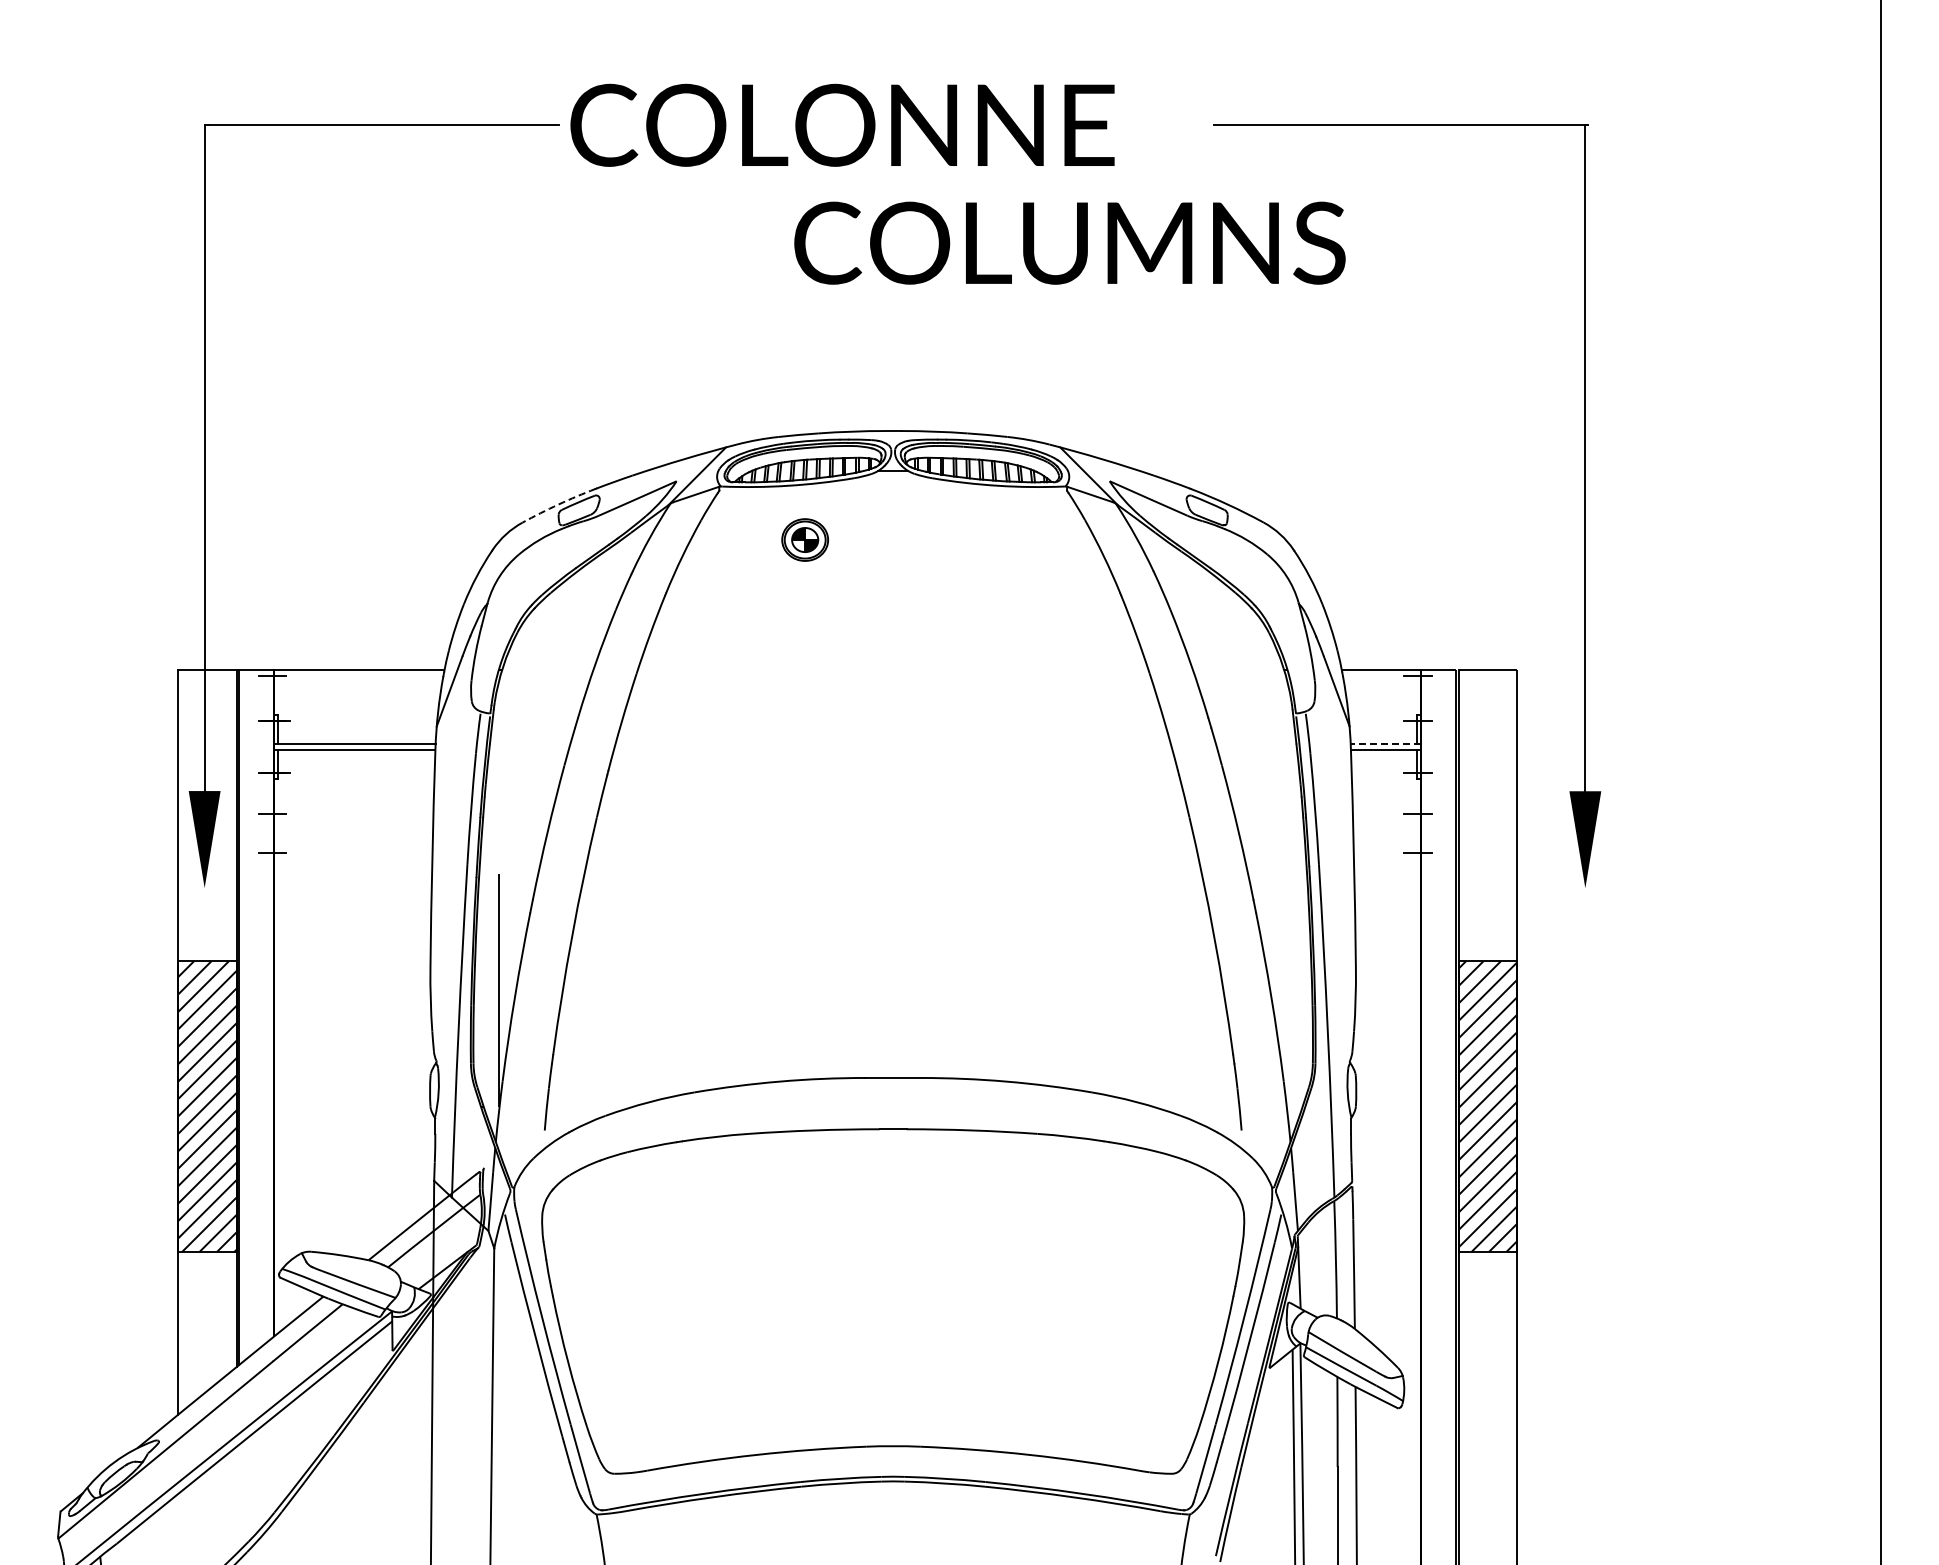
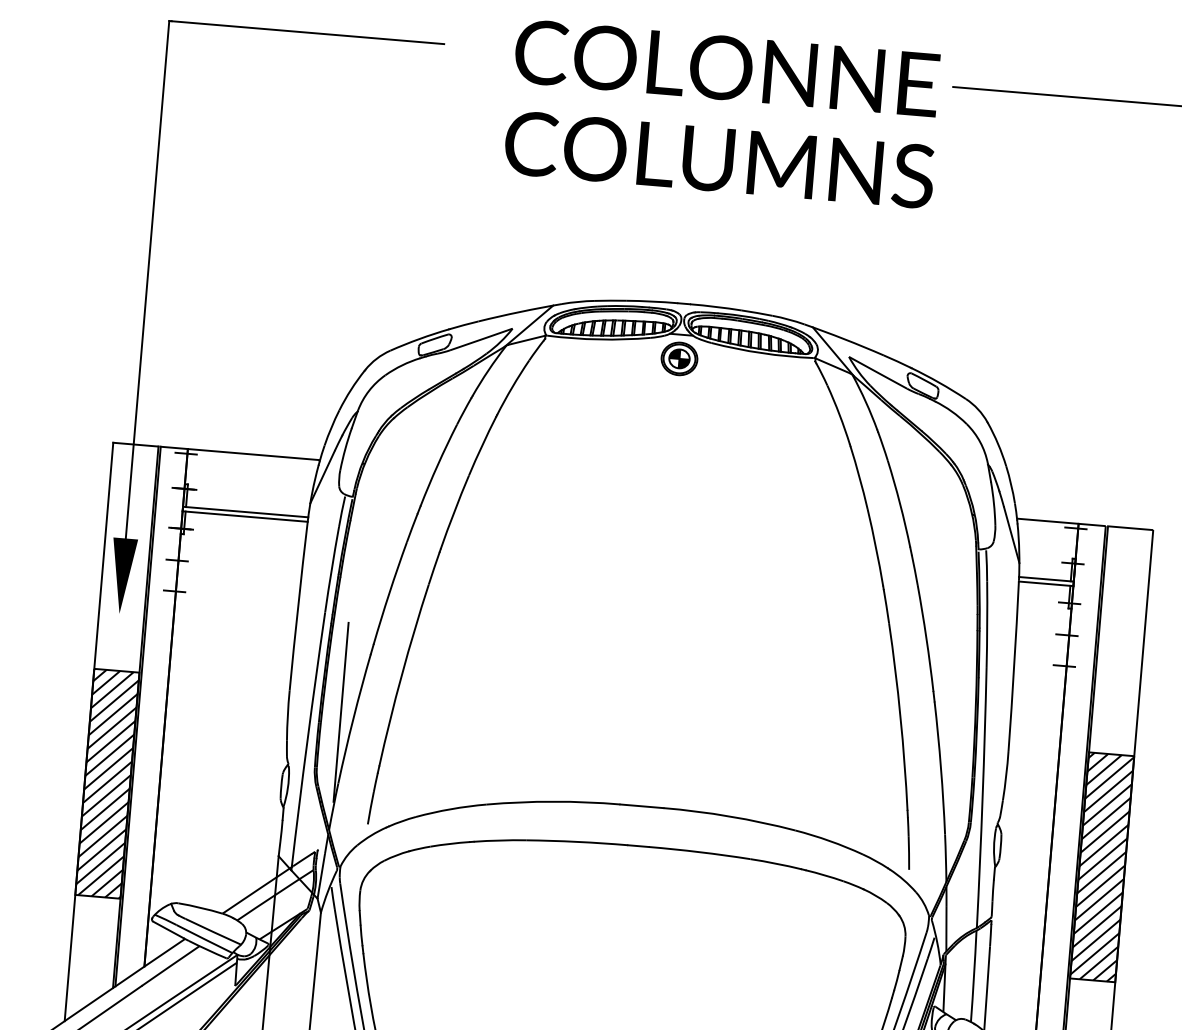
text: (842, 124) -> (726, 67), moved
text: (1069, 242) -> (719, 159), moved
arc: (558, 504) -> (419, 339), dashed -> solid
part: (804, 539) -> (679, 358), moved
line: (1385, 744) -> (1046, 579), dashed -> solid

